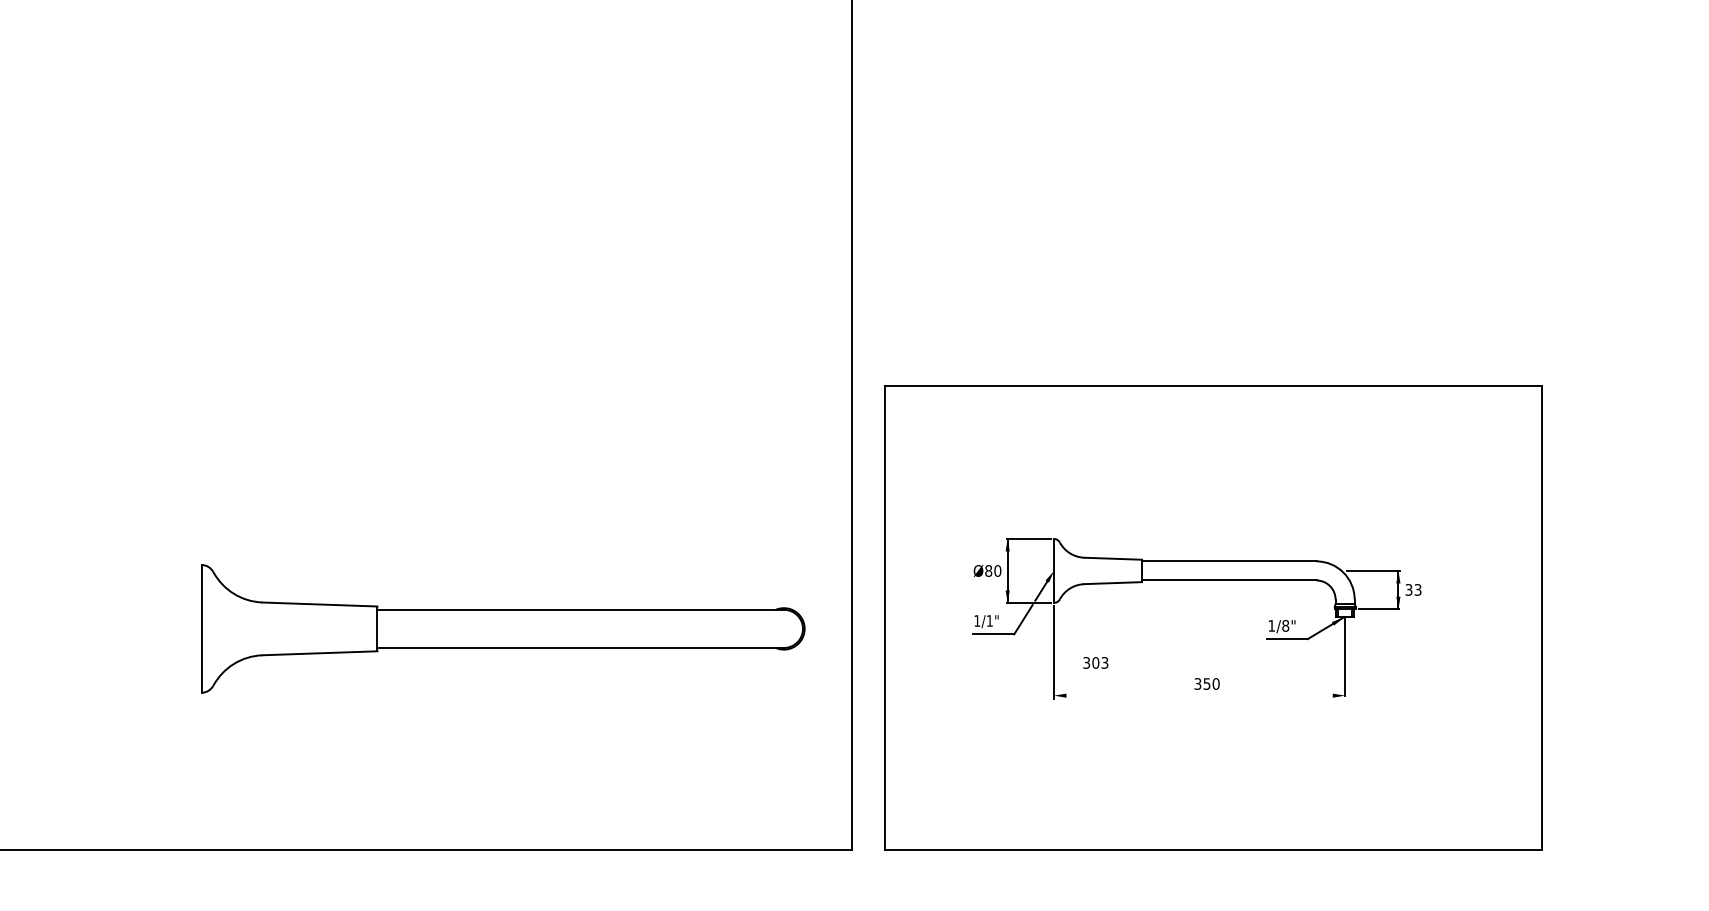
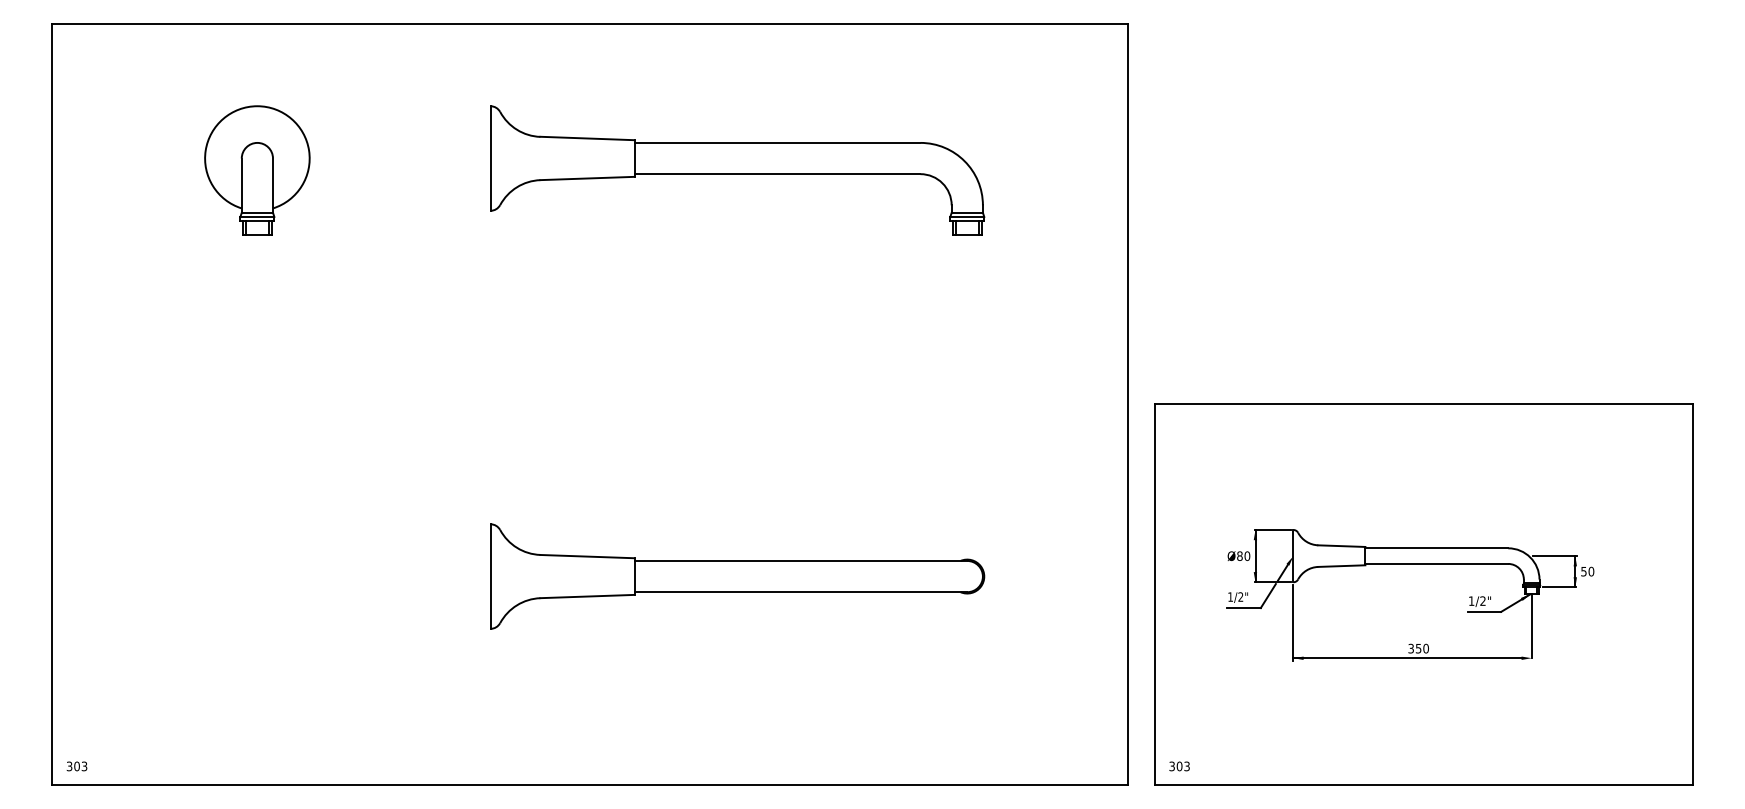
part: (374, 99) -> (737, 170), added
text: (1413, 589) -> (1587, 571), 33 -> 50
text: (989, 620) -> (1240, 596), 1/1" -> 1/2"
text: (1285, 625) -> (1482, 600), 1/8" -> 1/2"
part: (503, 628) -> (737, 576), moved
text: (1095, 663) -> (1179, 766), moved
line: (1193, 695) -> (1407, 658), added

